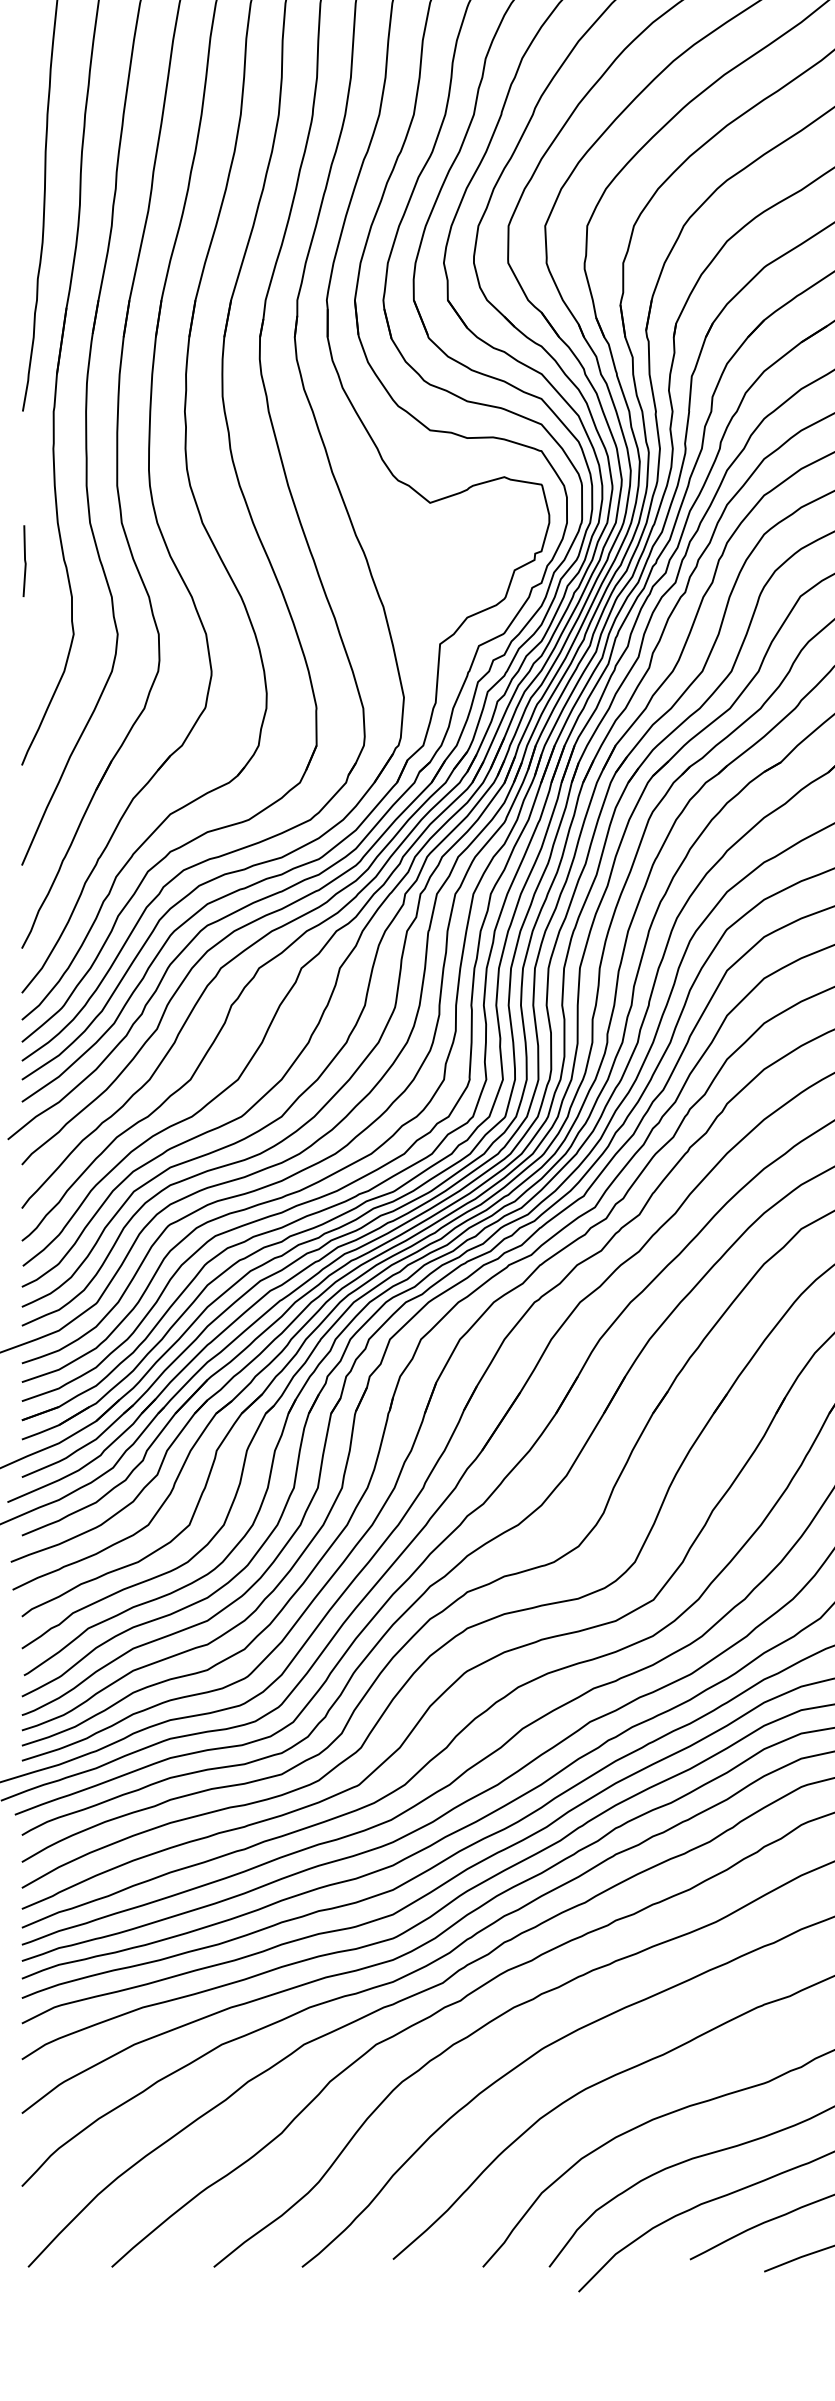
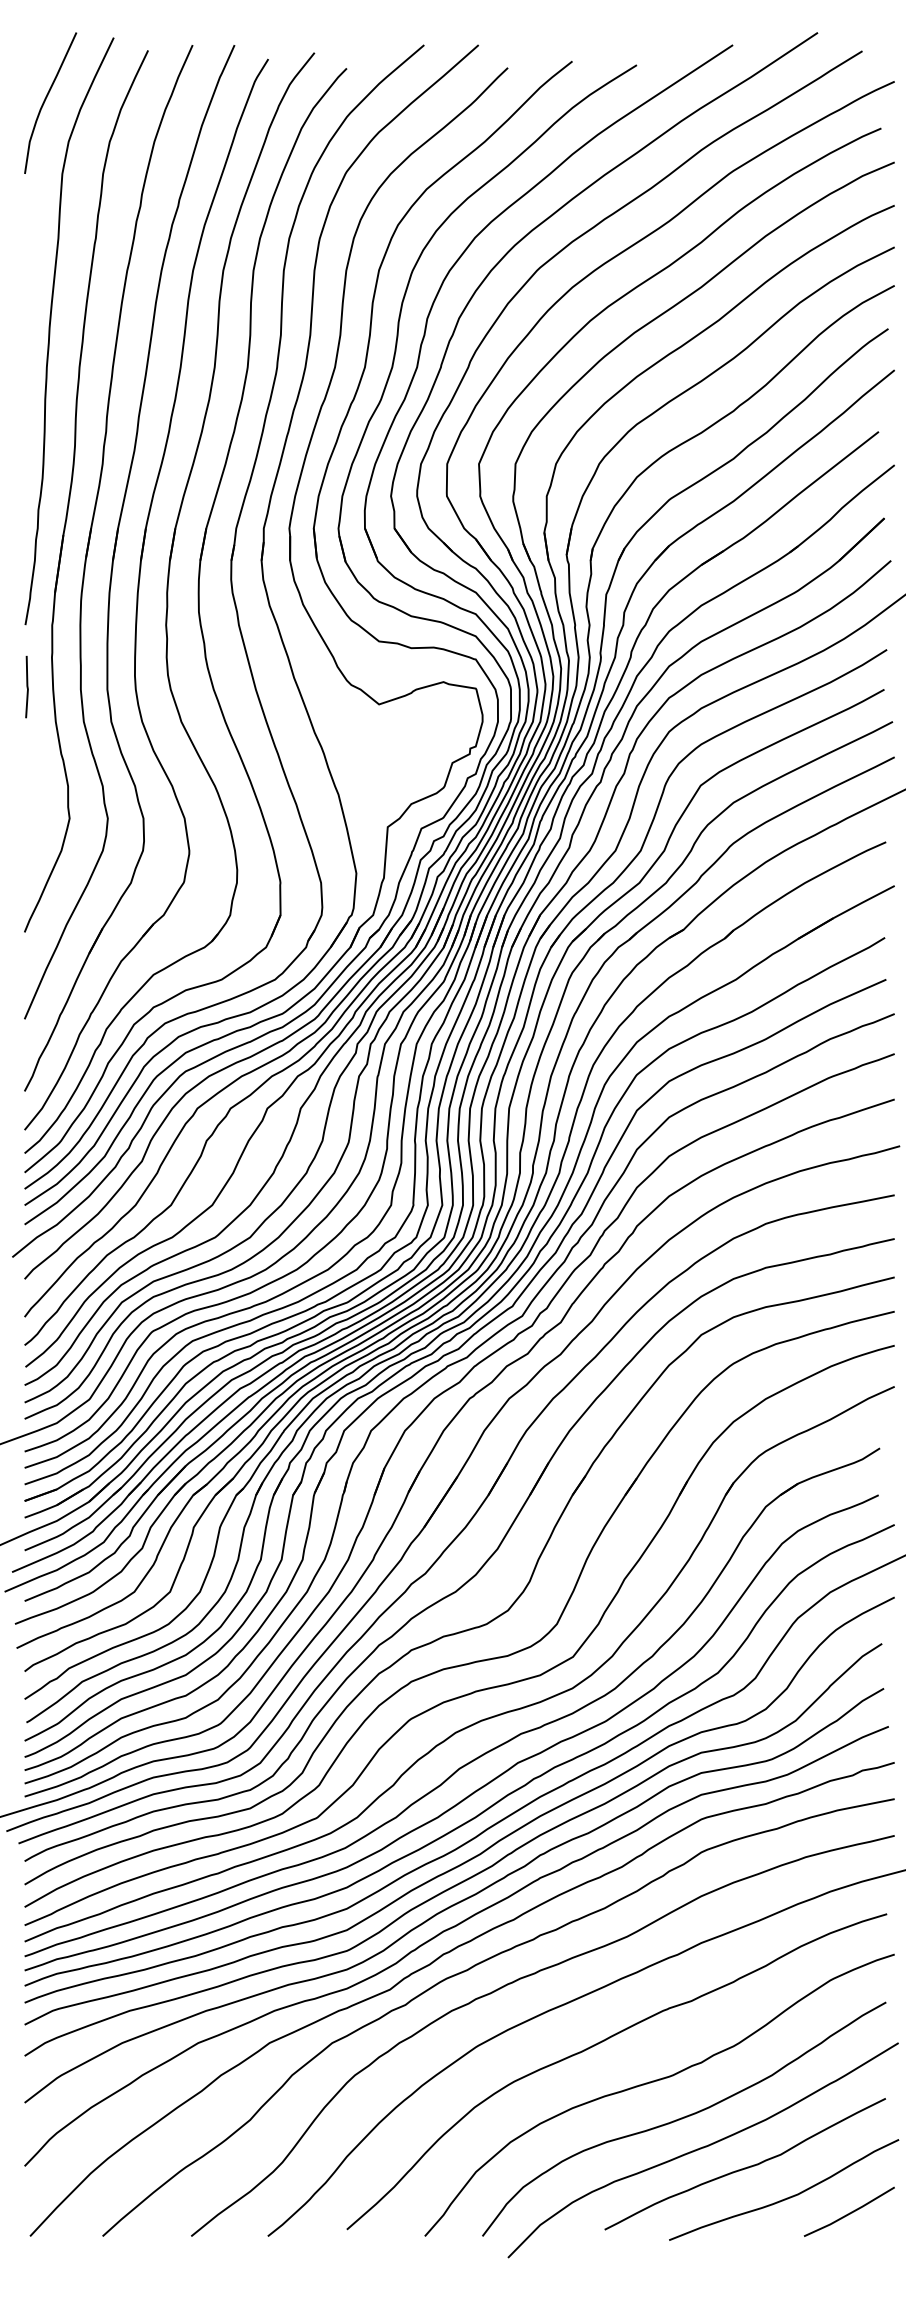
line: (24, 560) -> (26, 686), moved

